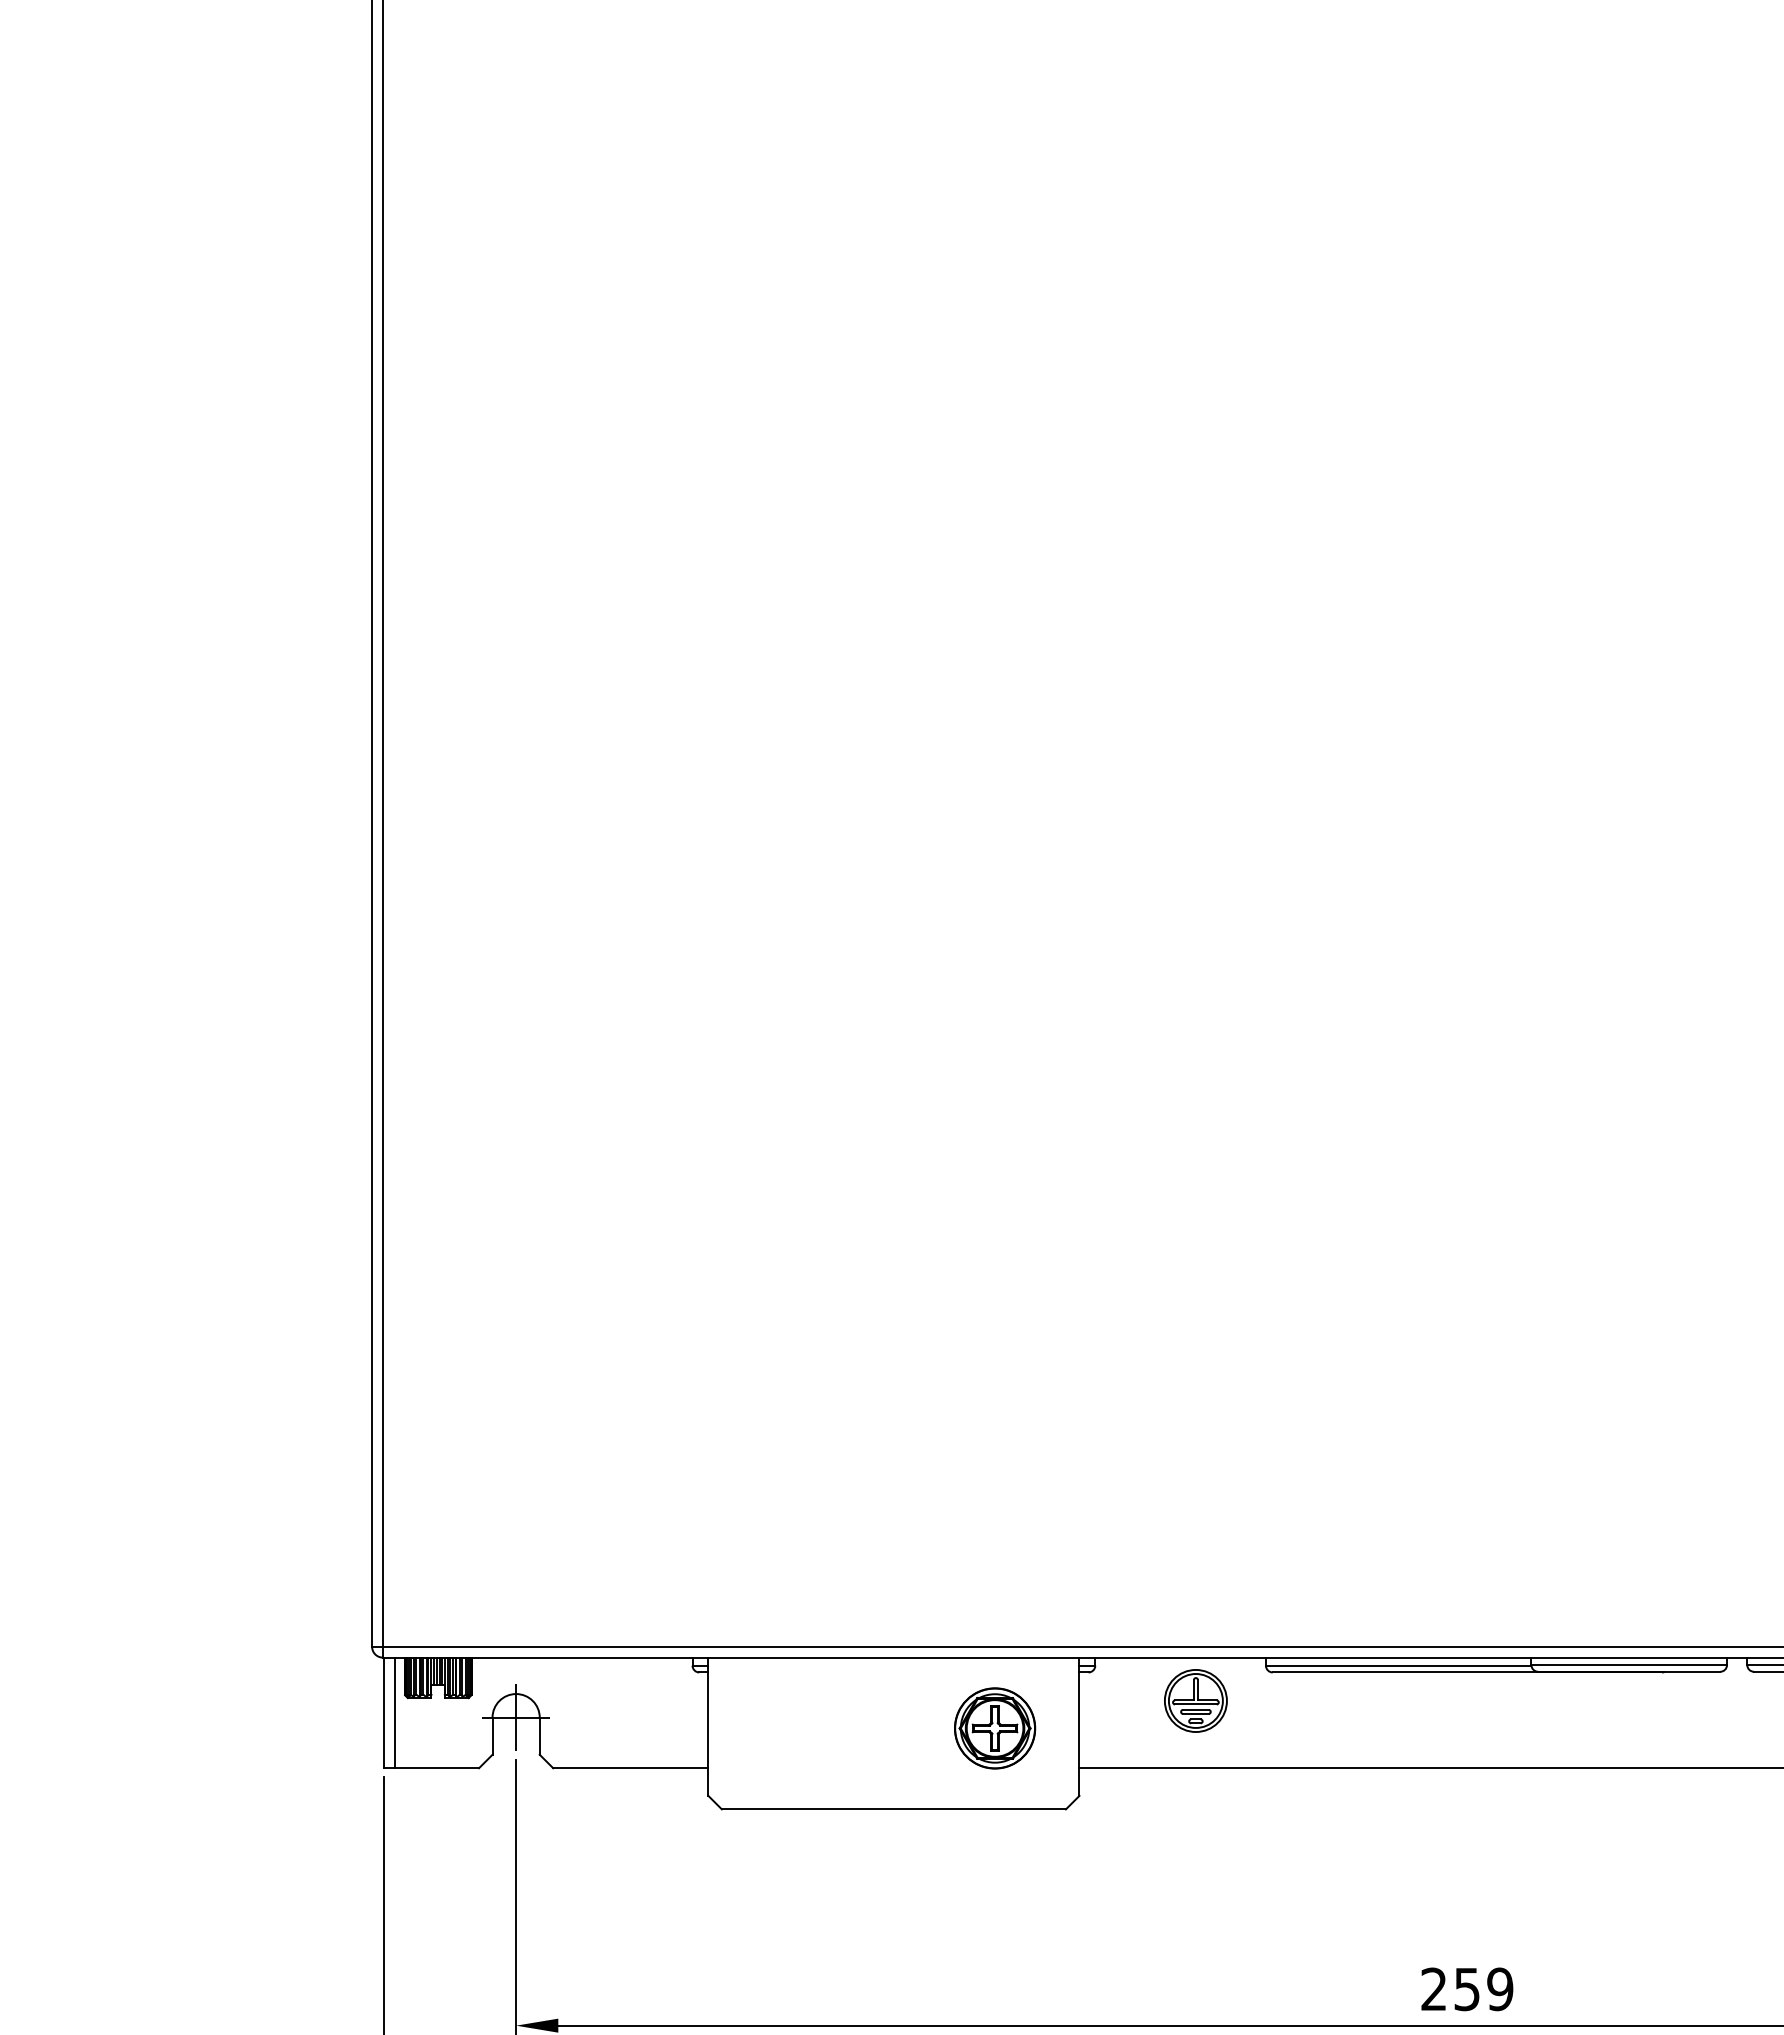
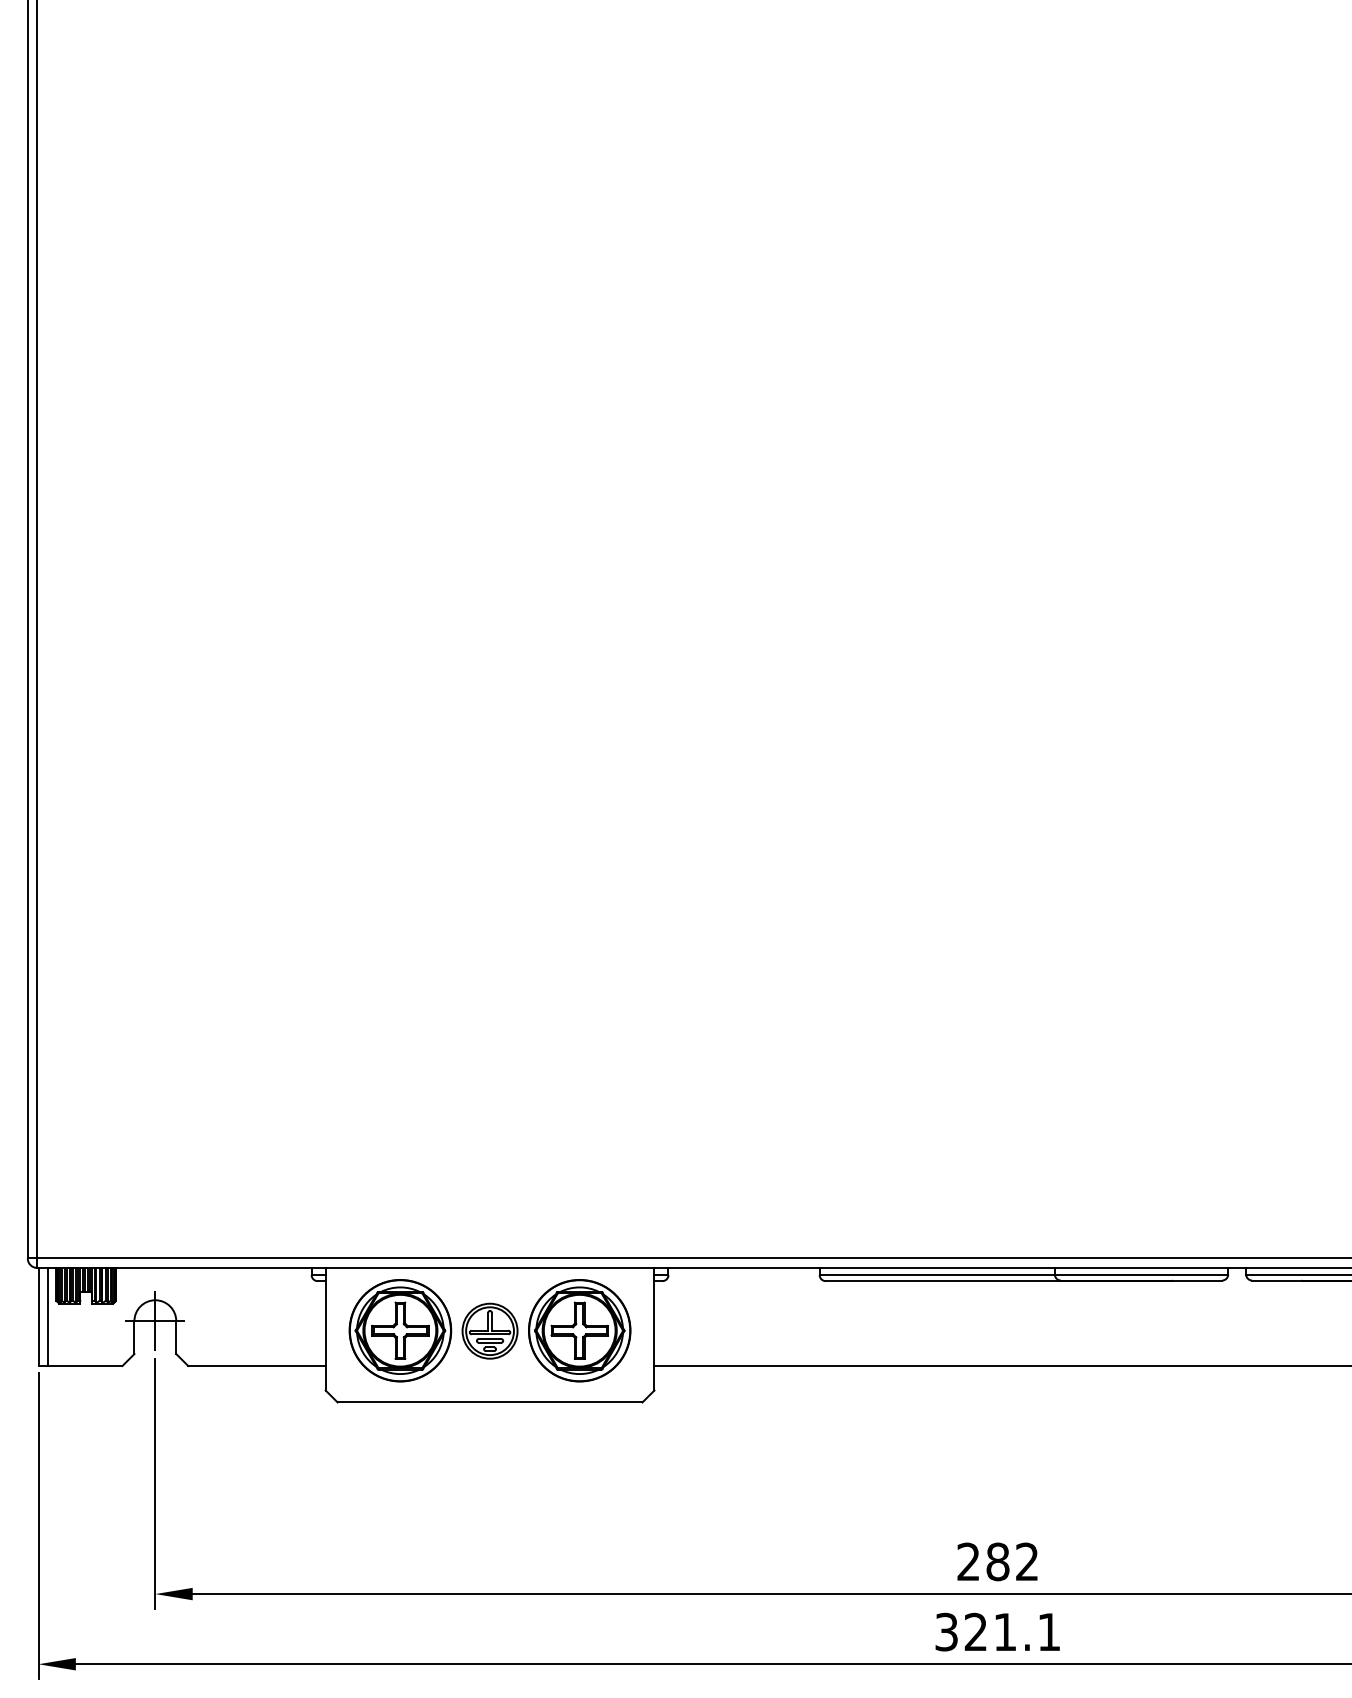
part: (1195, 1700) -> (489, 1330), moved
part: (792, 1728) -> (400, 1330), added
part: (994, 1728) -> (579, 1330), size x1.43
text: (1483, 1989) -> (1012, 1562), 259 -> 282

